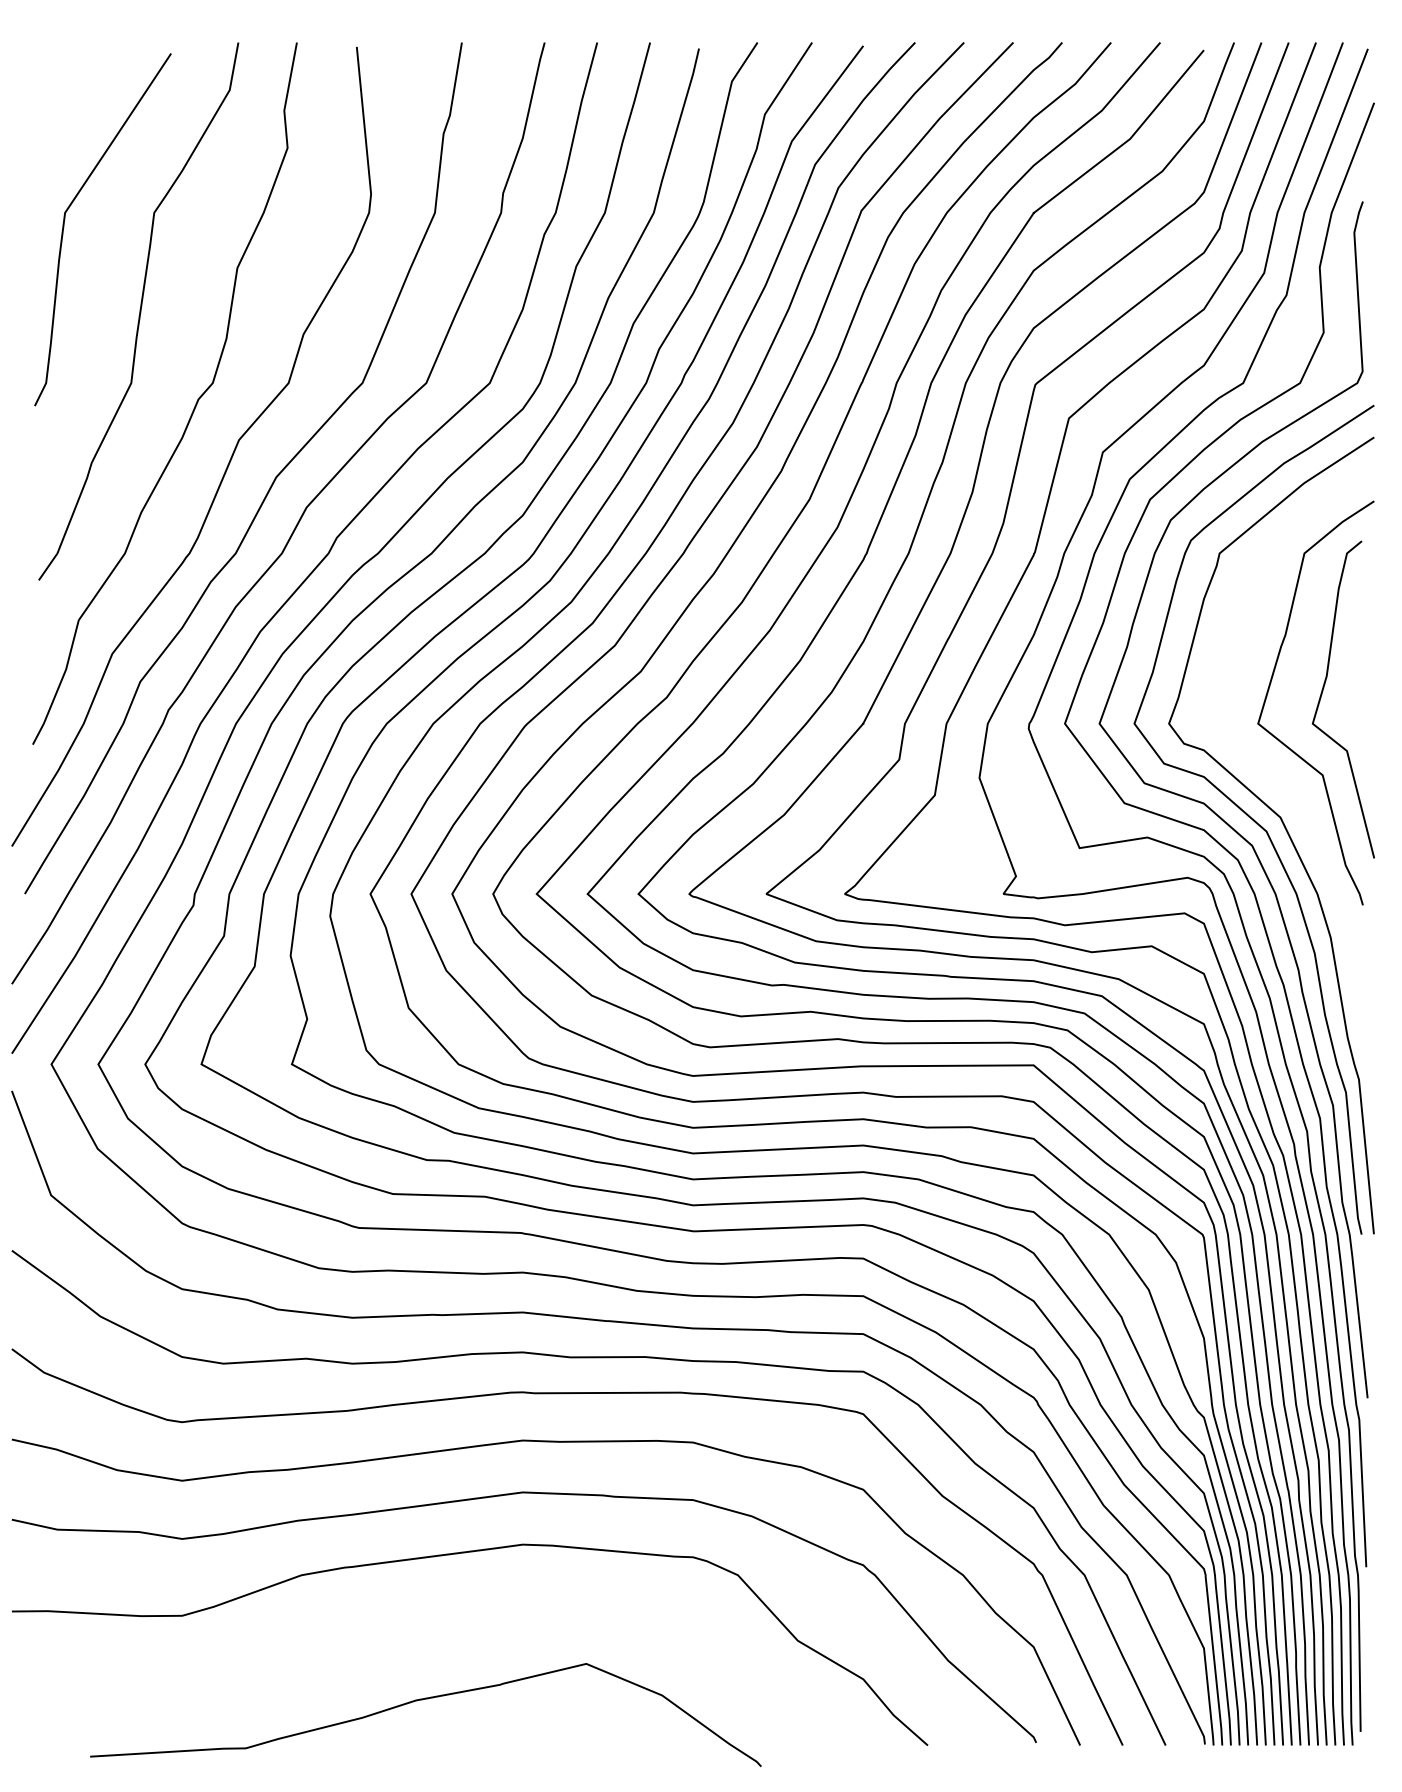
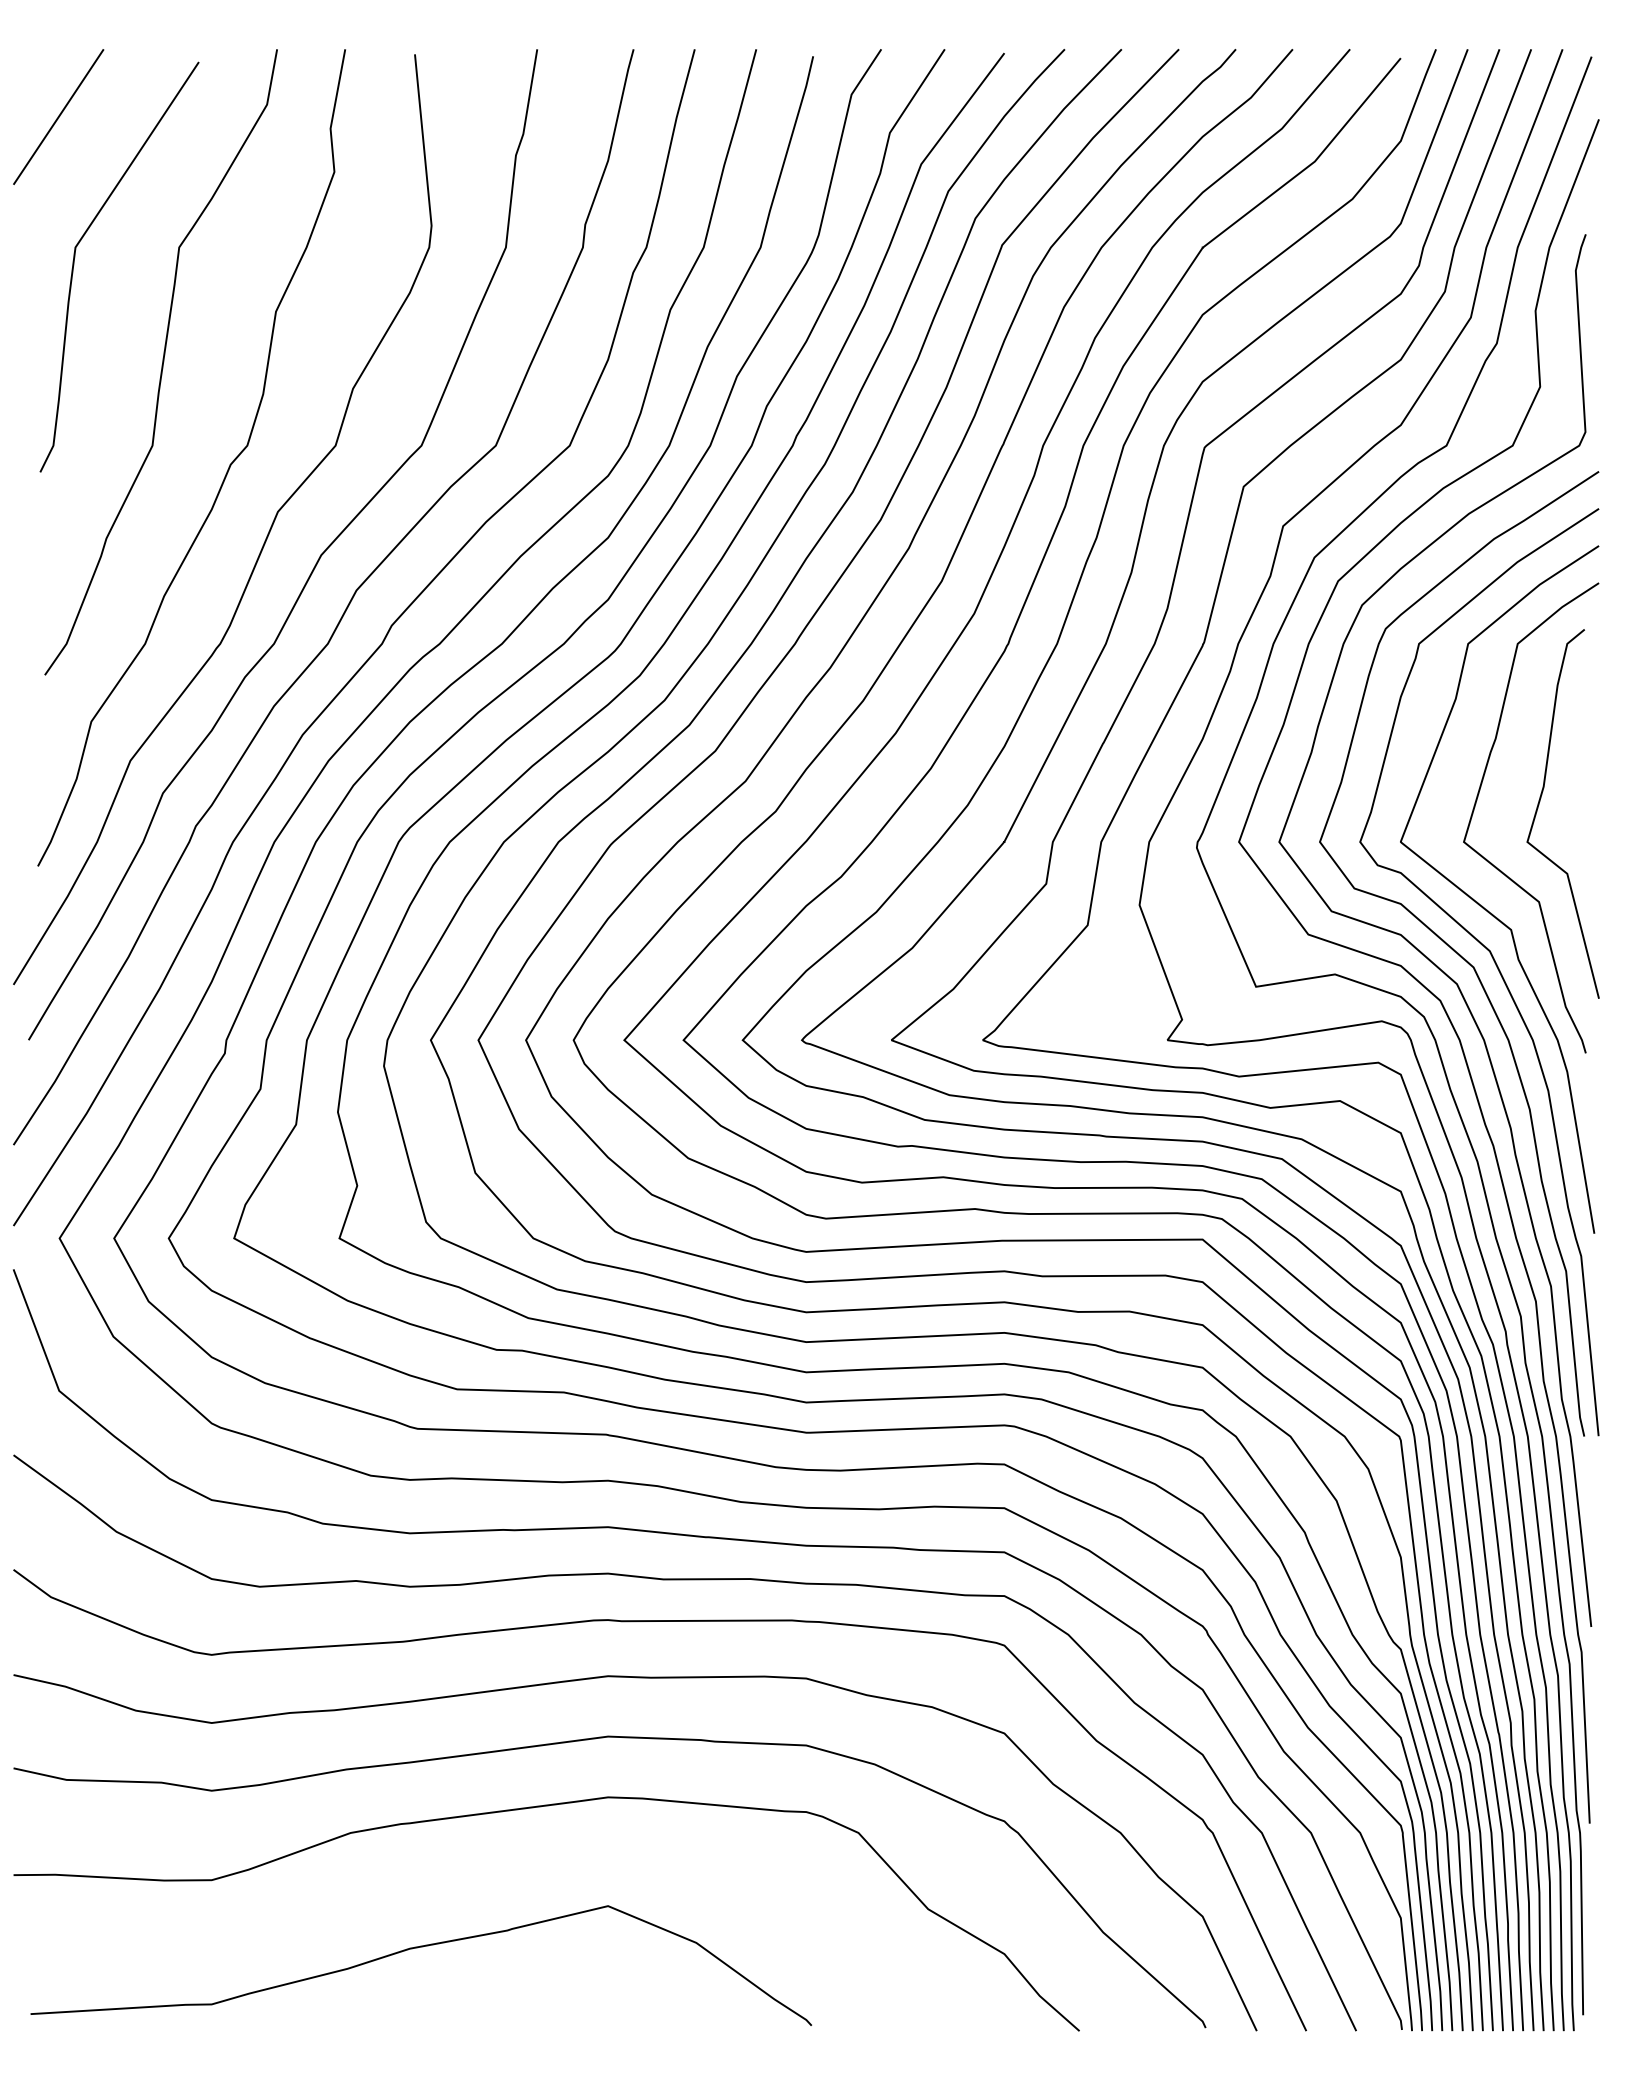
line: (50, 100) -> (58, 116), added
curve: (1278, 781) -> (1487, 909), added
curve: (422, 1700) -> (417, 1948), moved

